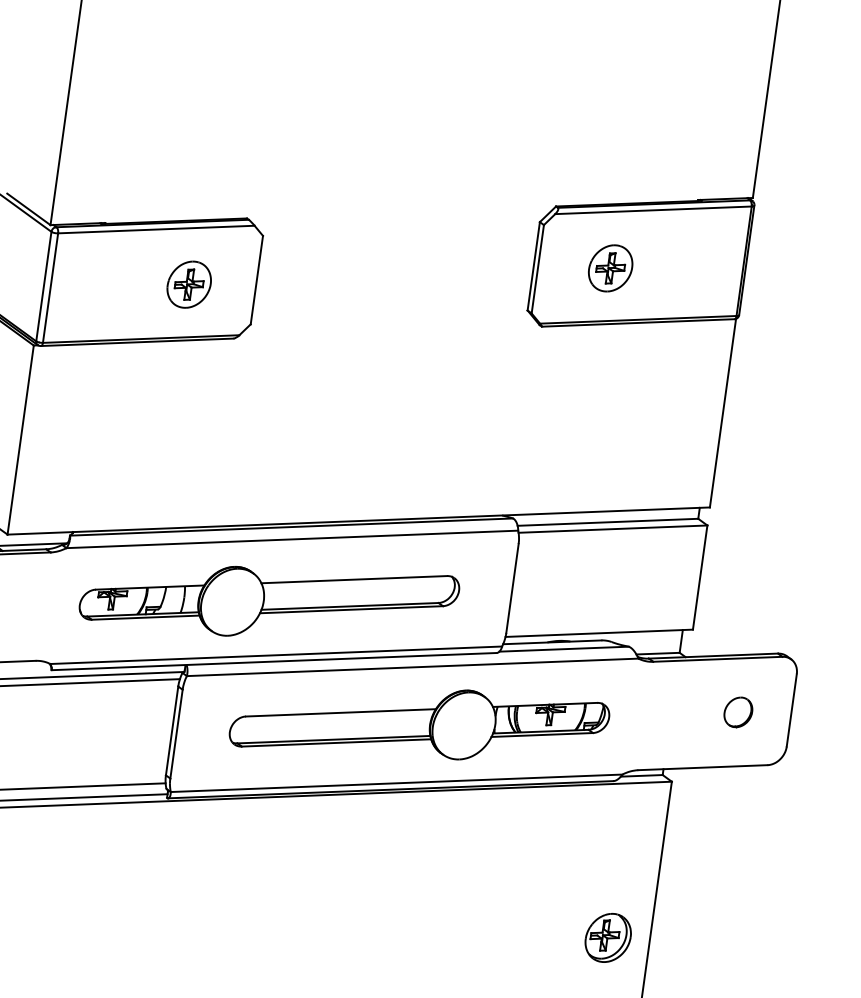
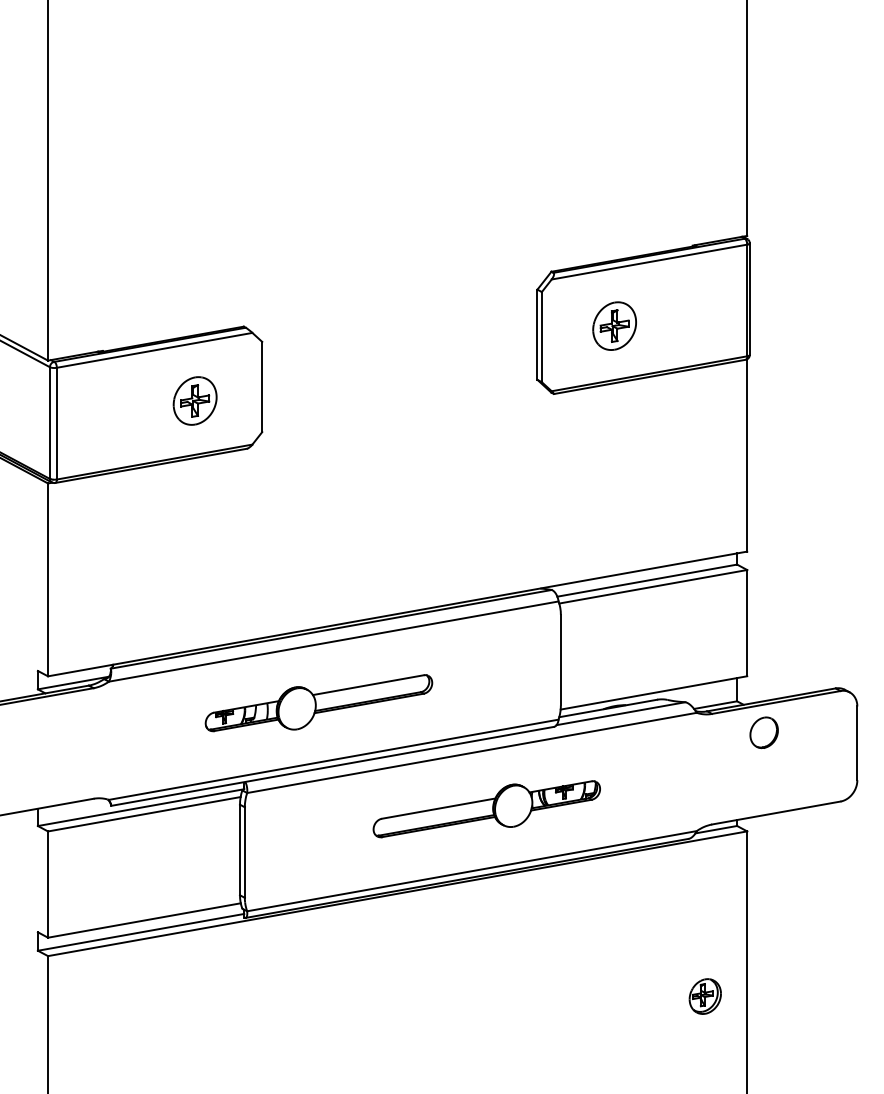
part: (269, 597) -> (318, 702), size x0.6
part: (737, 712) -> (763, 732), moved
part: (419, 723) -> (486, 808), size x0.6
part: (608, 937) -> (705, 996), size x0.7

